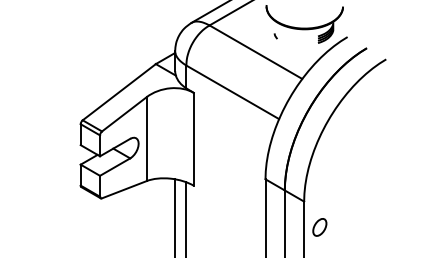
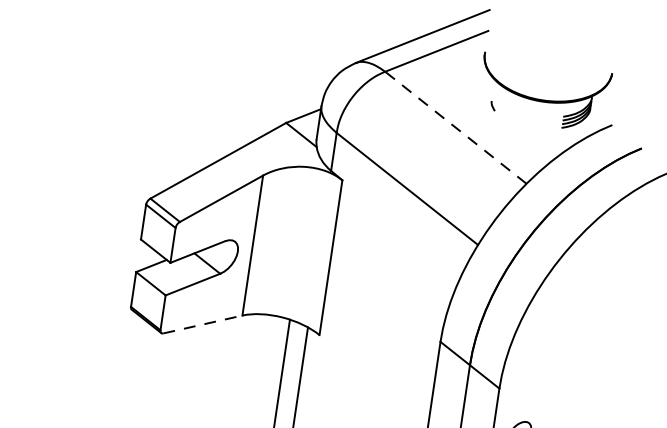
line: (255, 52) -> (455, 128), solid -> dashed
line: (124, 189) -> (203, 324), solid -> dashed

